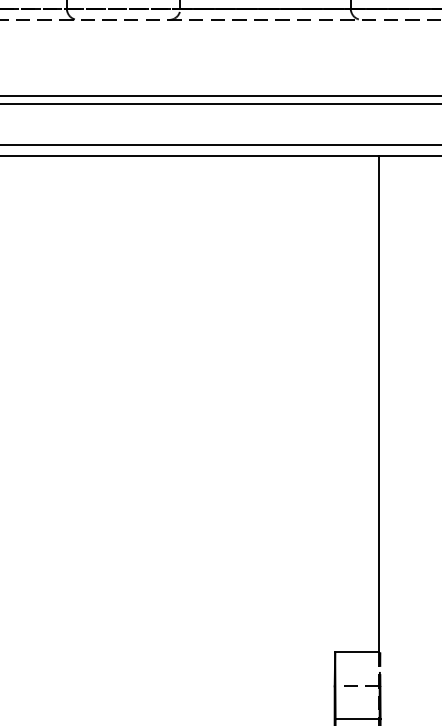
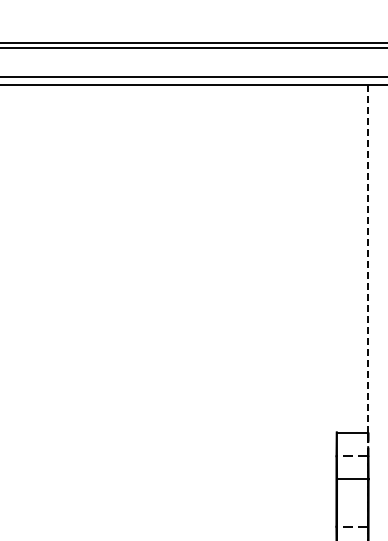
line: (378, 404) -> (367, 258), solid -> dashed

